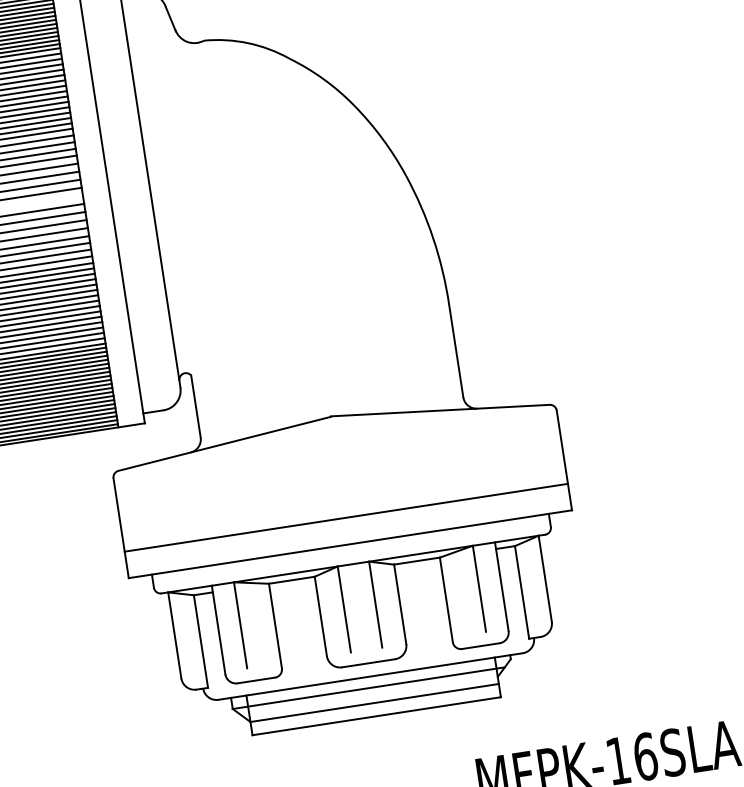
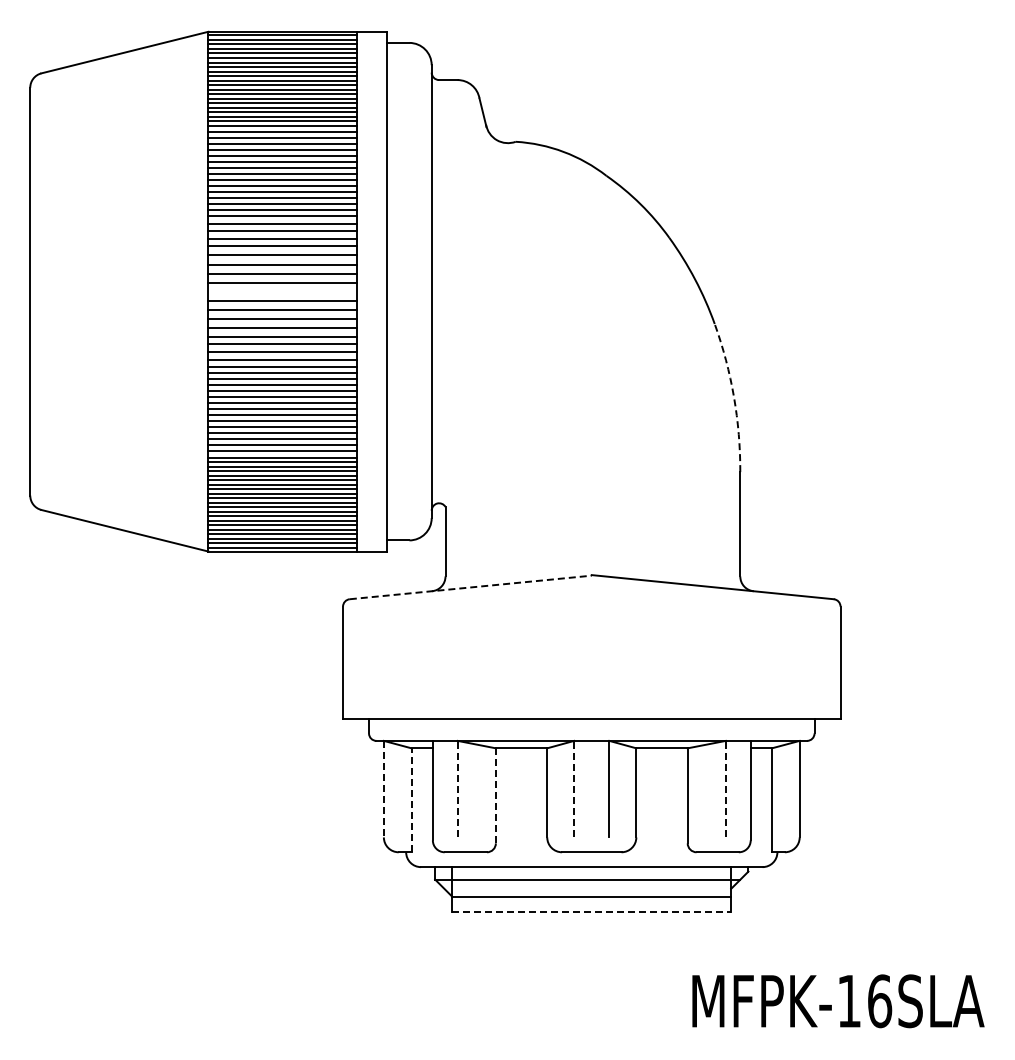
arc: (432, 237) -> (733, 396), solid -> dashed
line: (224, 443) -> (470, 587), solid -> dashed
line: (346, 517) -> (591, 688), removed
line: (479, 588) -> (725, 788), solid -> dashed
line: (344, 608) -> (574, 788), solid -> dashed
line: (240, 624) -> (457, 788), solid -> dashed
line: (275, 625) -> (495, 795), solid -> dashed
line: (174, 635) -> (383, 789), solid -> dashed
line: (200, 641) -> (411, 800), solid -> dashed
line: (377, 715) -> (592, 911), solid -> dashed

